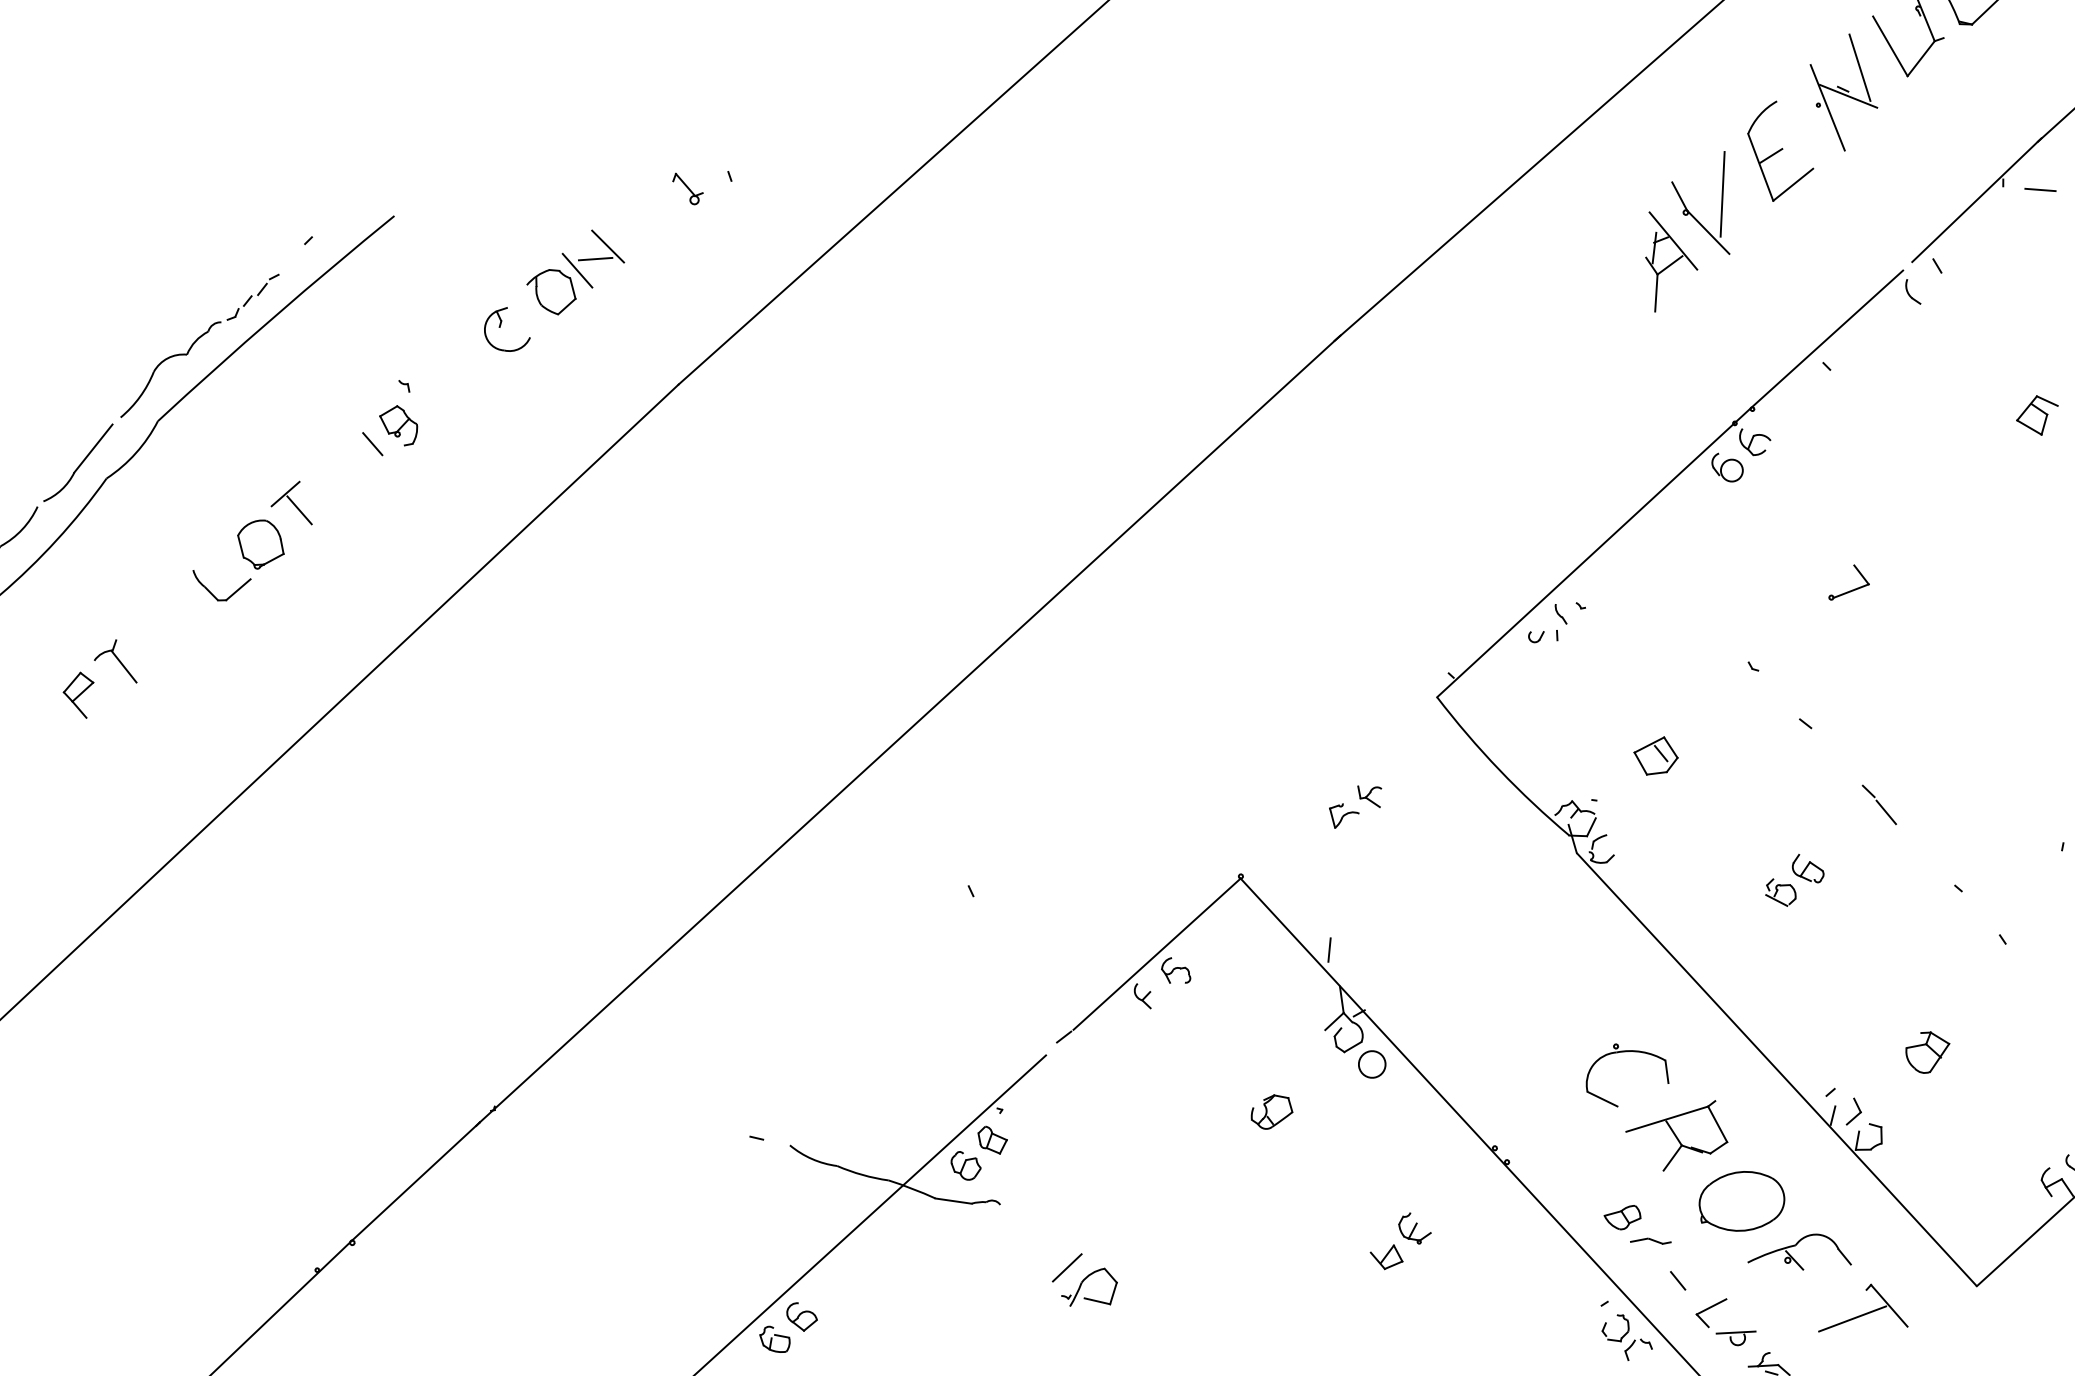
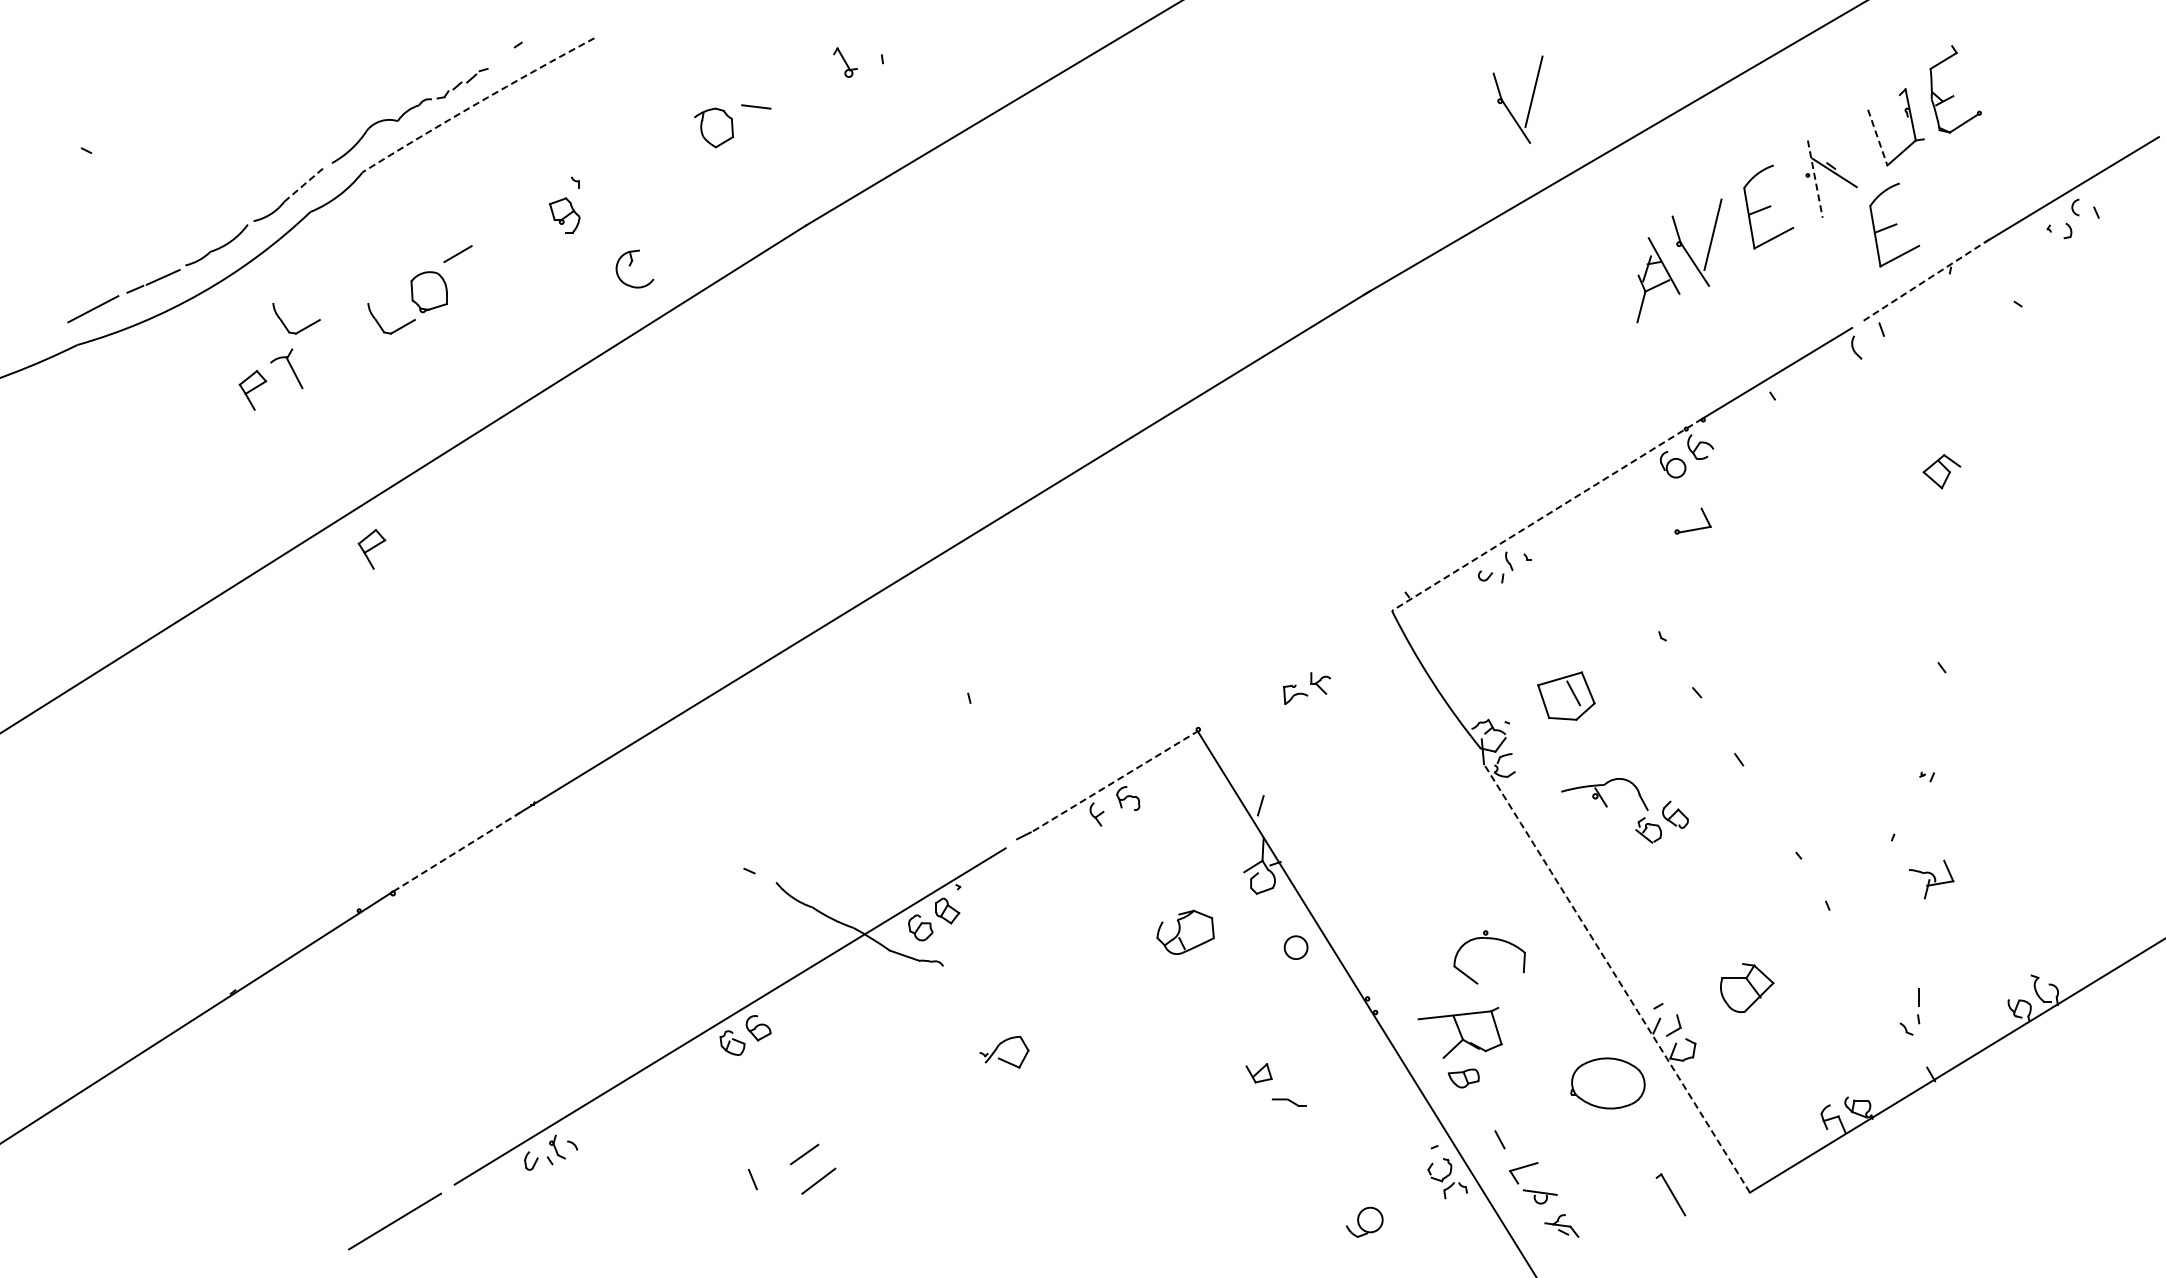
line: (1890, 47) -> (1877, 138), solid -> dashed
line: (1859, 67) -> (1848, 150), removed
part: (1458, 92) -> (1507, 106), added
line: (1828, 108) -> (1815, 179), solid -> dashed
part: (1928, 142) -> (1894, 224), added
line: (2040, 189) -> (1980, 282), removed
line: (1977, 200) -> (1925, 281), solid -> dashed
line: (607, 246) -> (768, 98), removed
line: (576, 270) -> (738, 113), removed
arc: (274, 316) -> (477, 103), solid -> dashed
part: (505, 329) -> (634, 268), moved
line: (373, 444) -> (539, 226), removed
line: (93, 448) -> (304, 184), solid -> dashed
line: (299, 509) -> (467, 269), removed
line: (1593, 553) -> (1546, 515), solid -> dashed
part: (1850, 589) -> (1694, 528), moved
part: (123, 613) -> (302, 328), added
part: (1656, 755) -> (1566, 695), size x1.6
line: (1886, 811) -> (1750, 779), removed
part: (251, 852) -> (371, 549), added
line: (1157, 954) -> (1115, 781), solid -> dashed
part: (1927, 1052) -> (1746, 988), size x1.4
circle: (1371, 1064) -> (1295, 947), moved
arc: (1777, 1069) -> (1617, 978), solid -> dashed
part: (1270, 1111) -> (1185, 931), size x1.6
part: (1676, 1137) -> (1459, 1032), moved
line: (416, 1181) -> (456, 852), solid -> dashed
part: (1740, 1201) -> (1607, 1083), moved
part: (1413, 1228) -> (1286, 1053), removed
part: (1650, 1241) -> (1289, 1102), moved
part: (1797, 1256) -> (1604, 794), moved
line: (1067, 1268) -> (989, 1030), removed
line: (1852, 1318) -> (1640, 1199), removed

